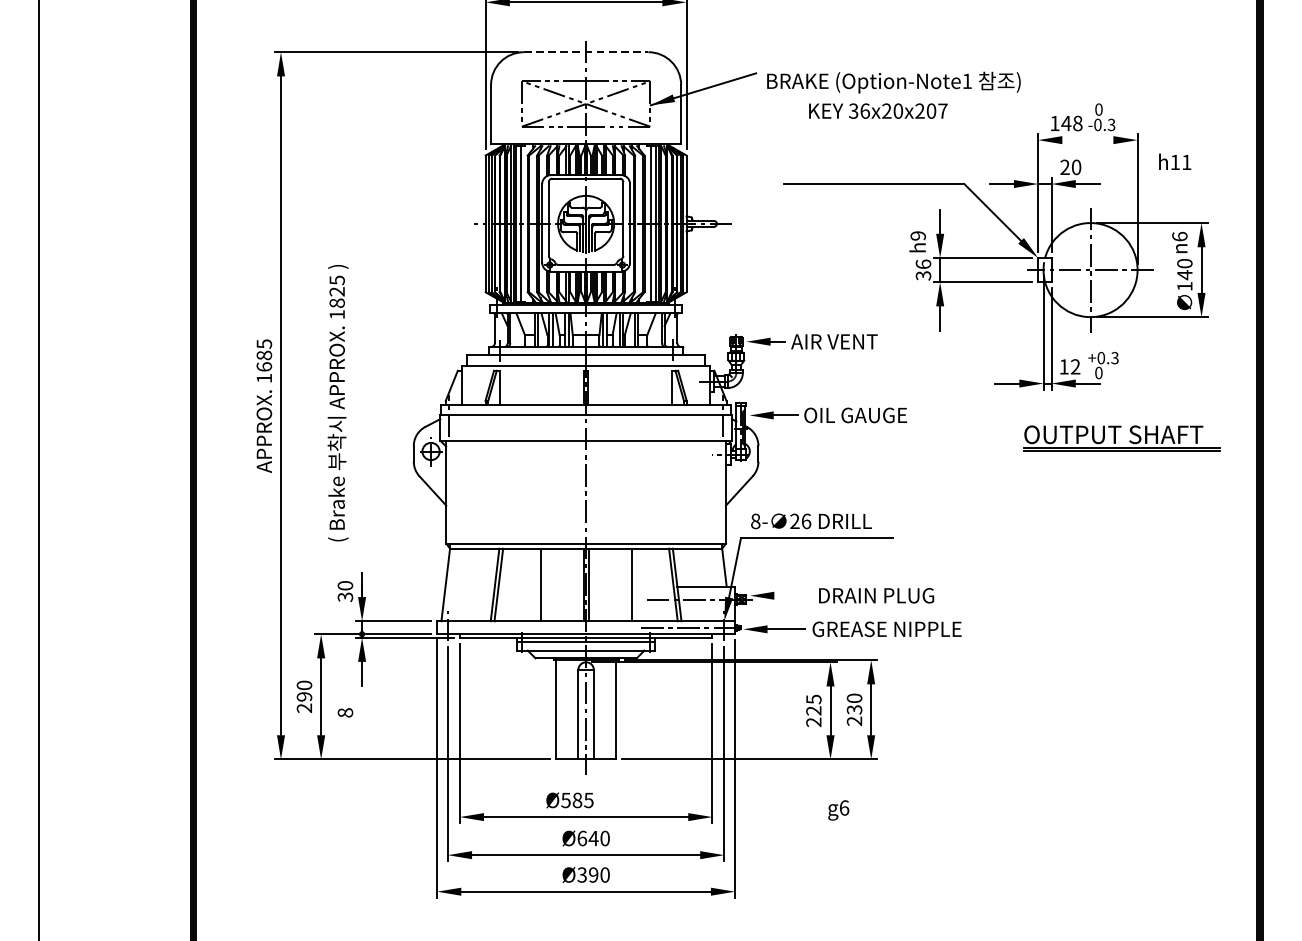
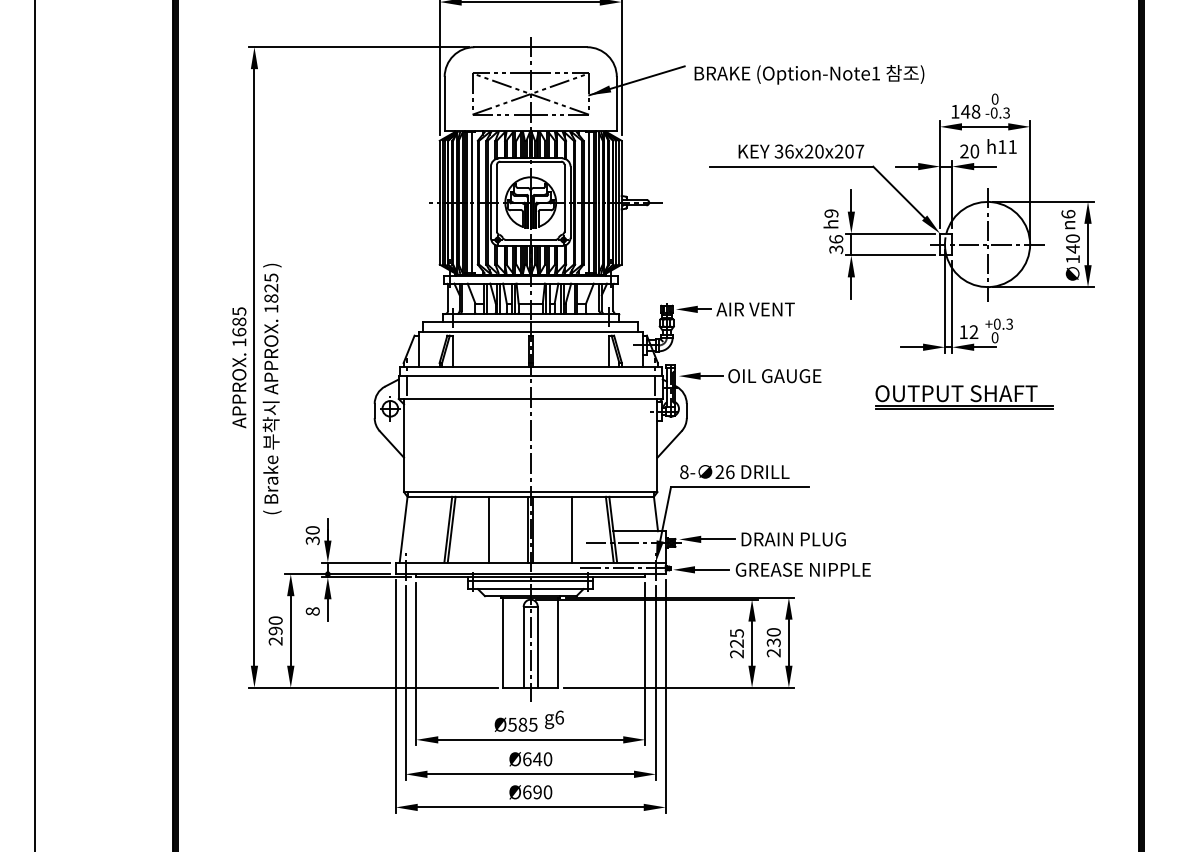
line: (586, 52) -> (531, 47), dashed -> solid
text: (878, 111) -> (801, 151), moved
line: (1087, 139) -> (984, 126), added
text: (1174, 161) -> (1001, 146), moved
text: (337, 402) -> (271, 388), moved
part: (1122, 439) -> (964, 397), moved
line: (793, 595) -> (718, 539), added
text: (345, 712) -> (312, 611), moved
text: (838, 810) -> (554, 719), moved
text: (581, 875) -> (526, 792), Ø390 -> Ø690

